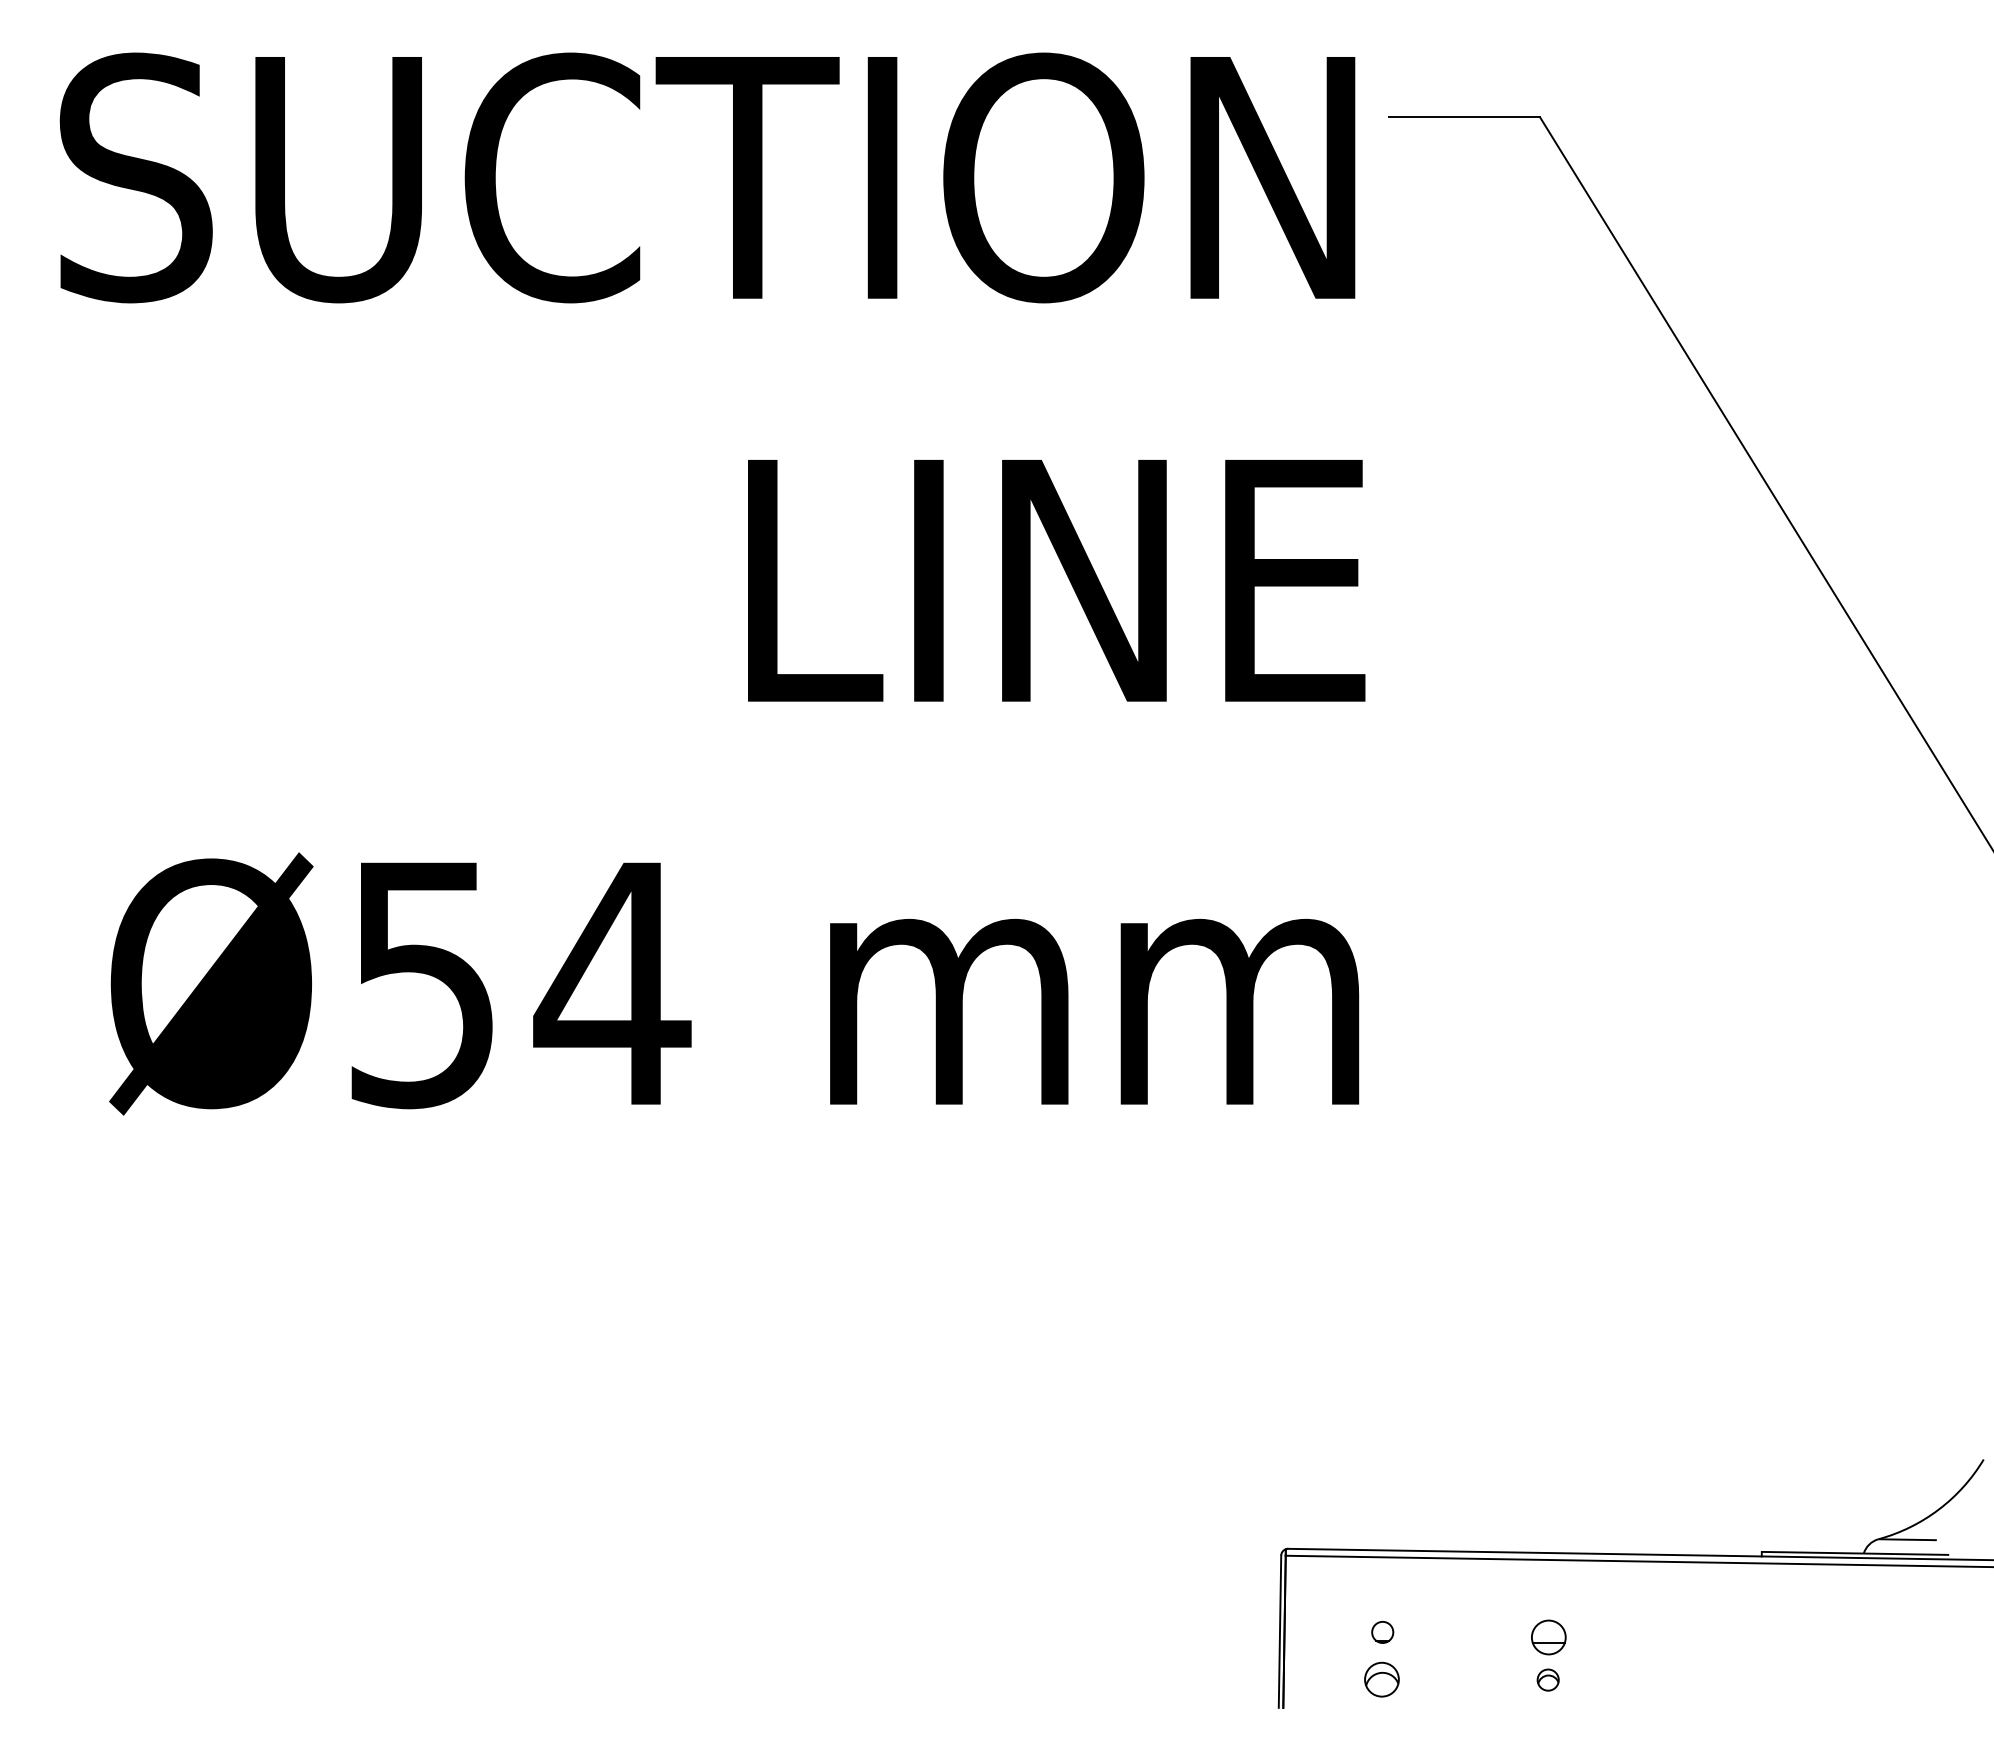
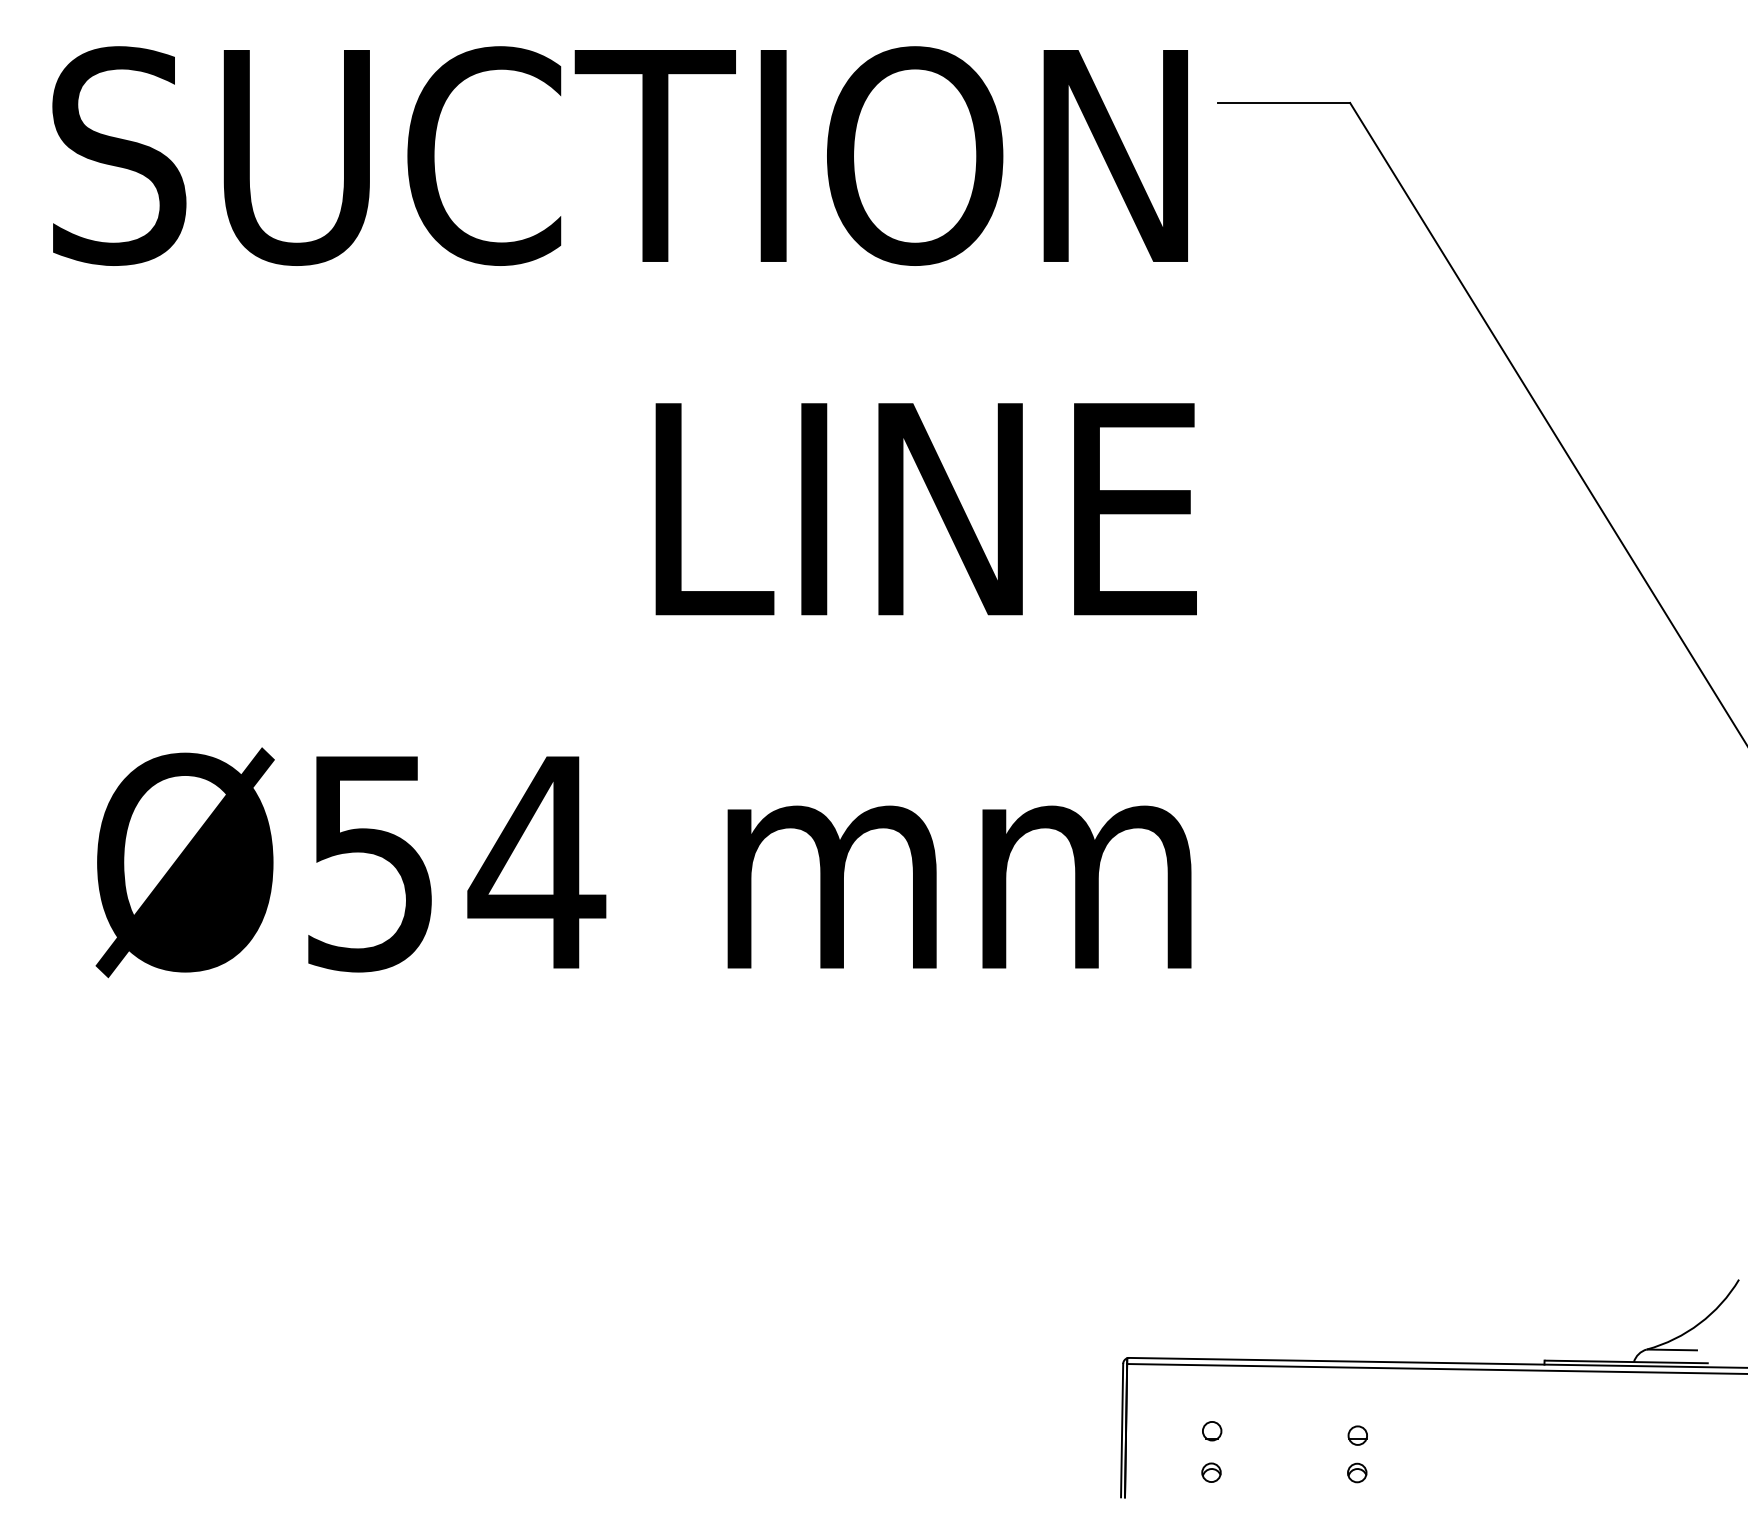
part: (1548, 1637) -> (1357, 1435), size x0.62
part: (1381, 1679) -> (1211, 1472), size x0.62

